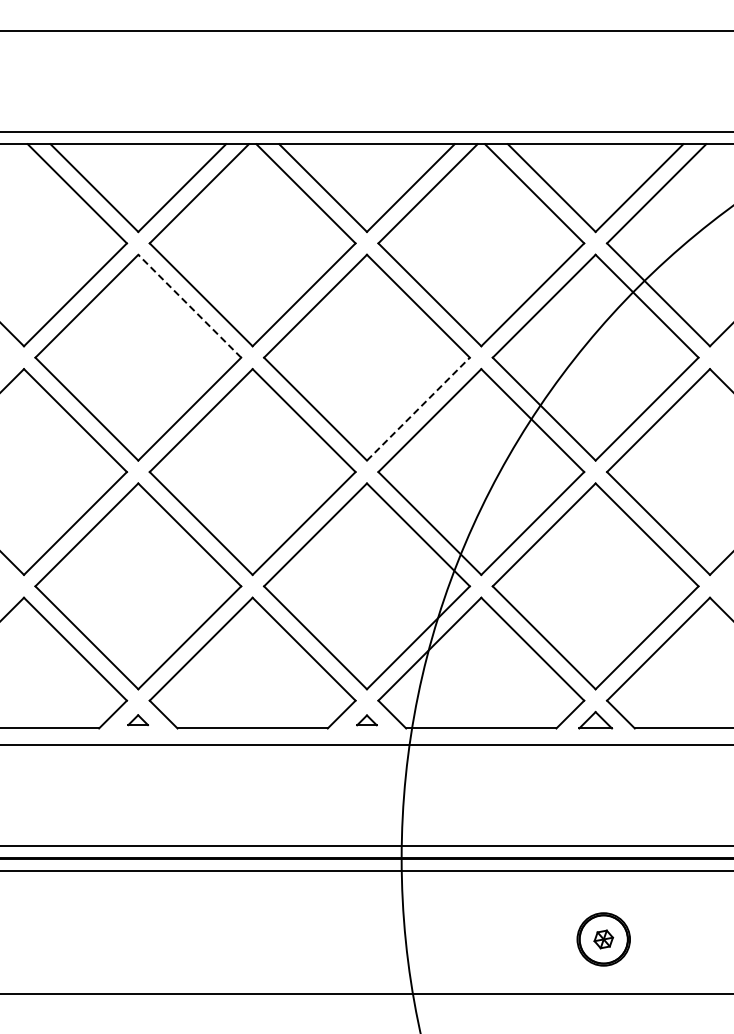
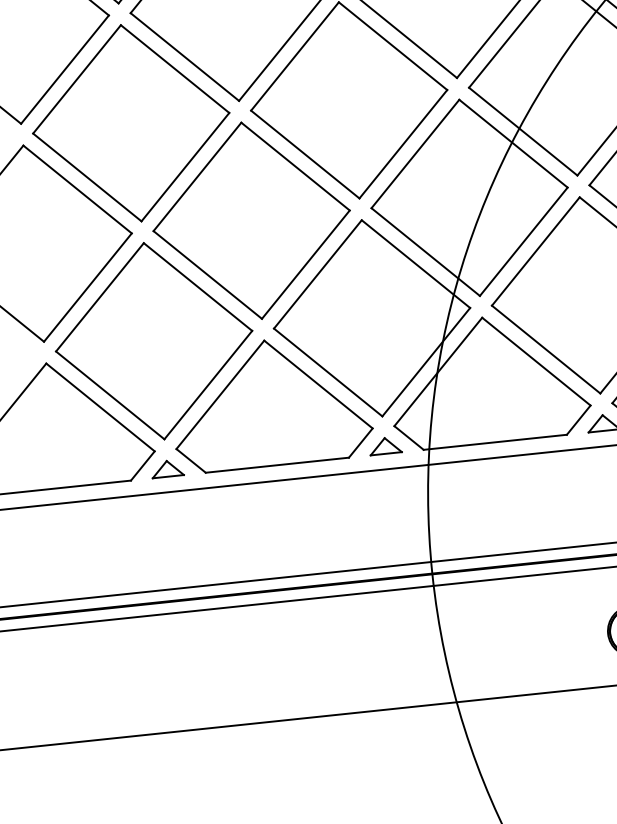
line: (189, 306) -> (174, 69), dashed -> solid
line: (418, 409) -> (403, 144), dashed -> solid
part: (137, 719) -> (166, 468), size x1.67
part: (366, 720) -> (385, 446), size x1.67

